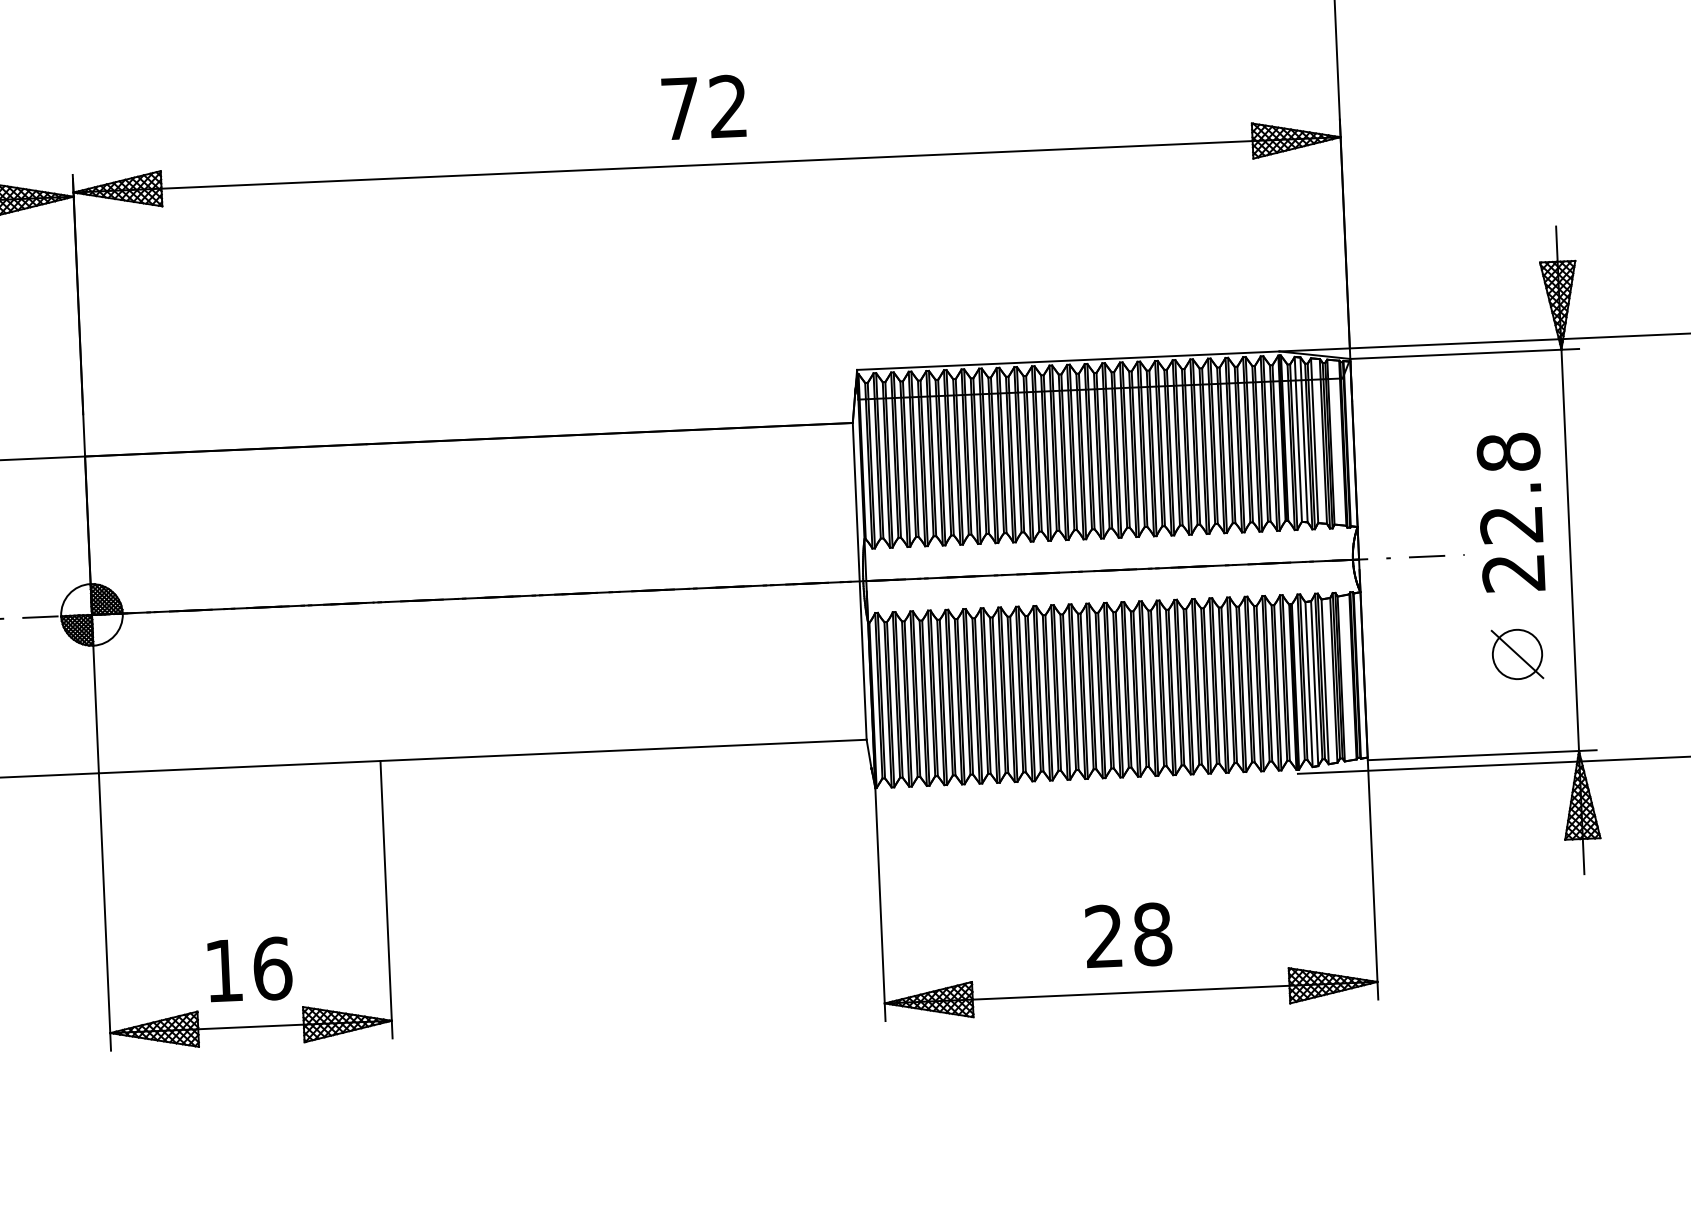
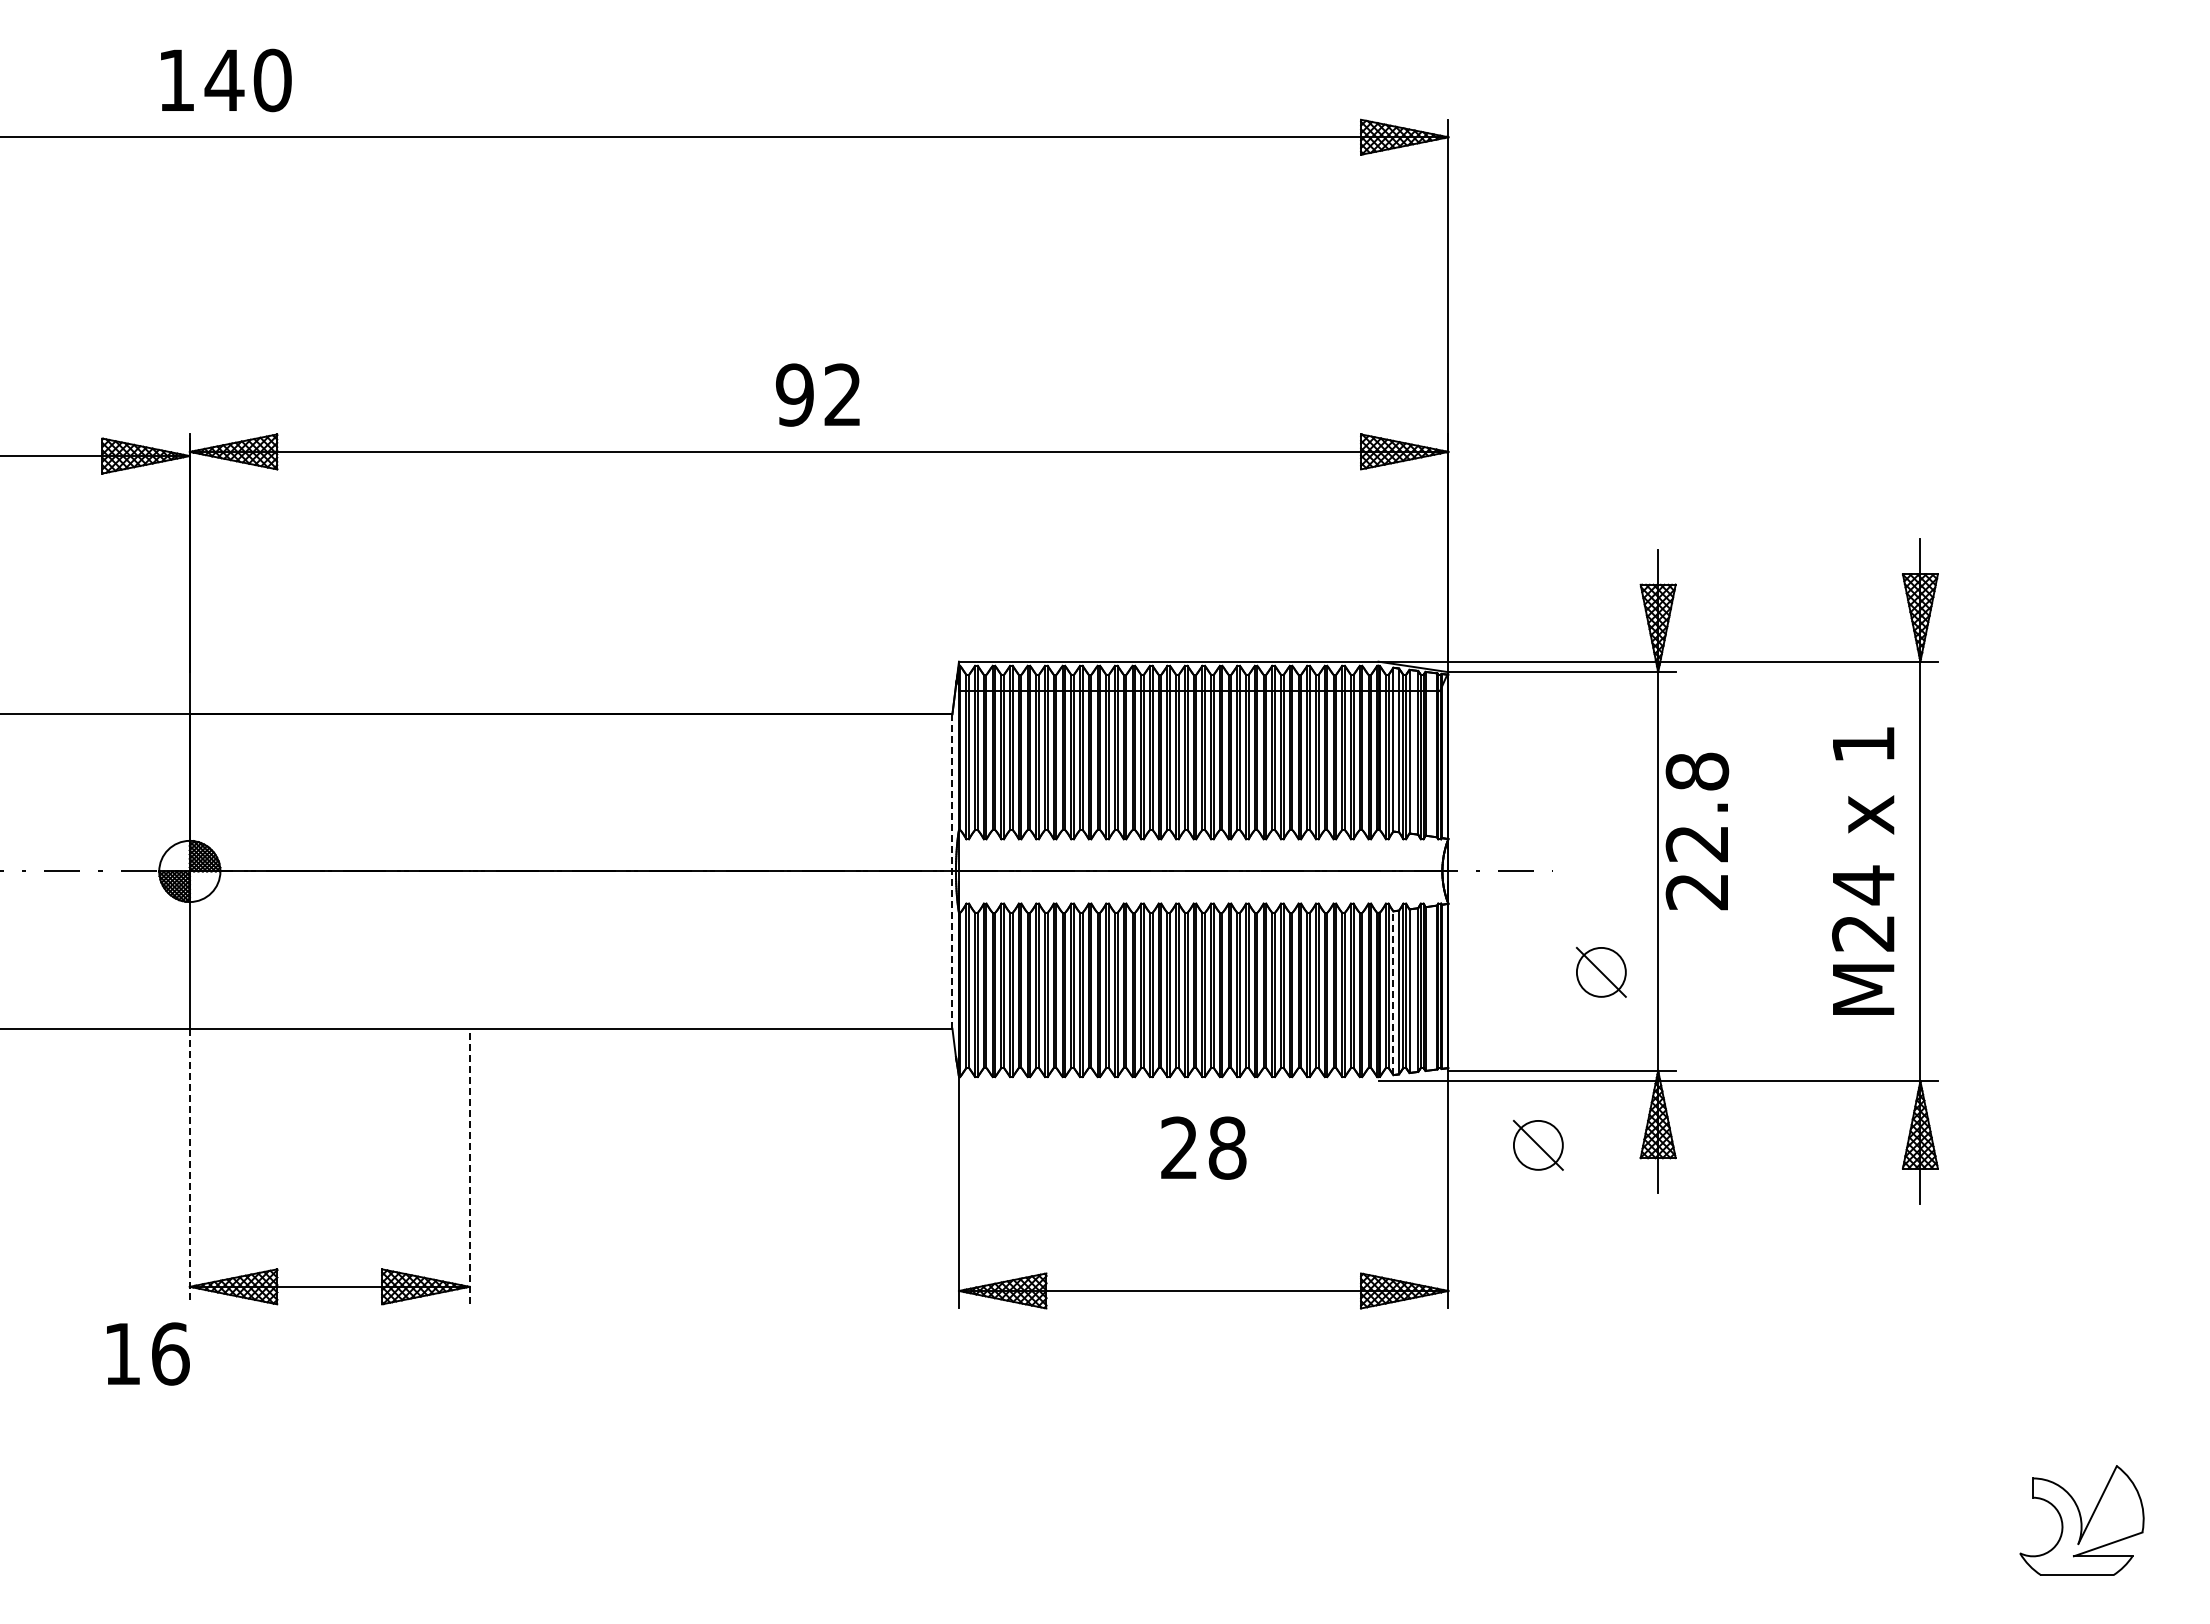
text: (679, 108) -> (794, 394), 72 -> 92
text: (1511, 512) -> (1697, 831), moved
line: (859, 580) -> (952, 870), solid -> dashed
line: (1309, 684) -> (1393, 993), solid -> dashed
part: (1461, 831) -> (1538, 1145), added
line: (386, 899) -> (469, 1166), solid -> dashed
line: (104, 911) -> (189, 1166), solid -> dashed
text: (1128, 934) -> (1203, 1147), moved
text: (250, 969) -> (148, 1353), moved

